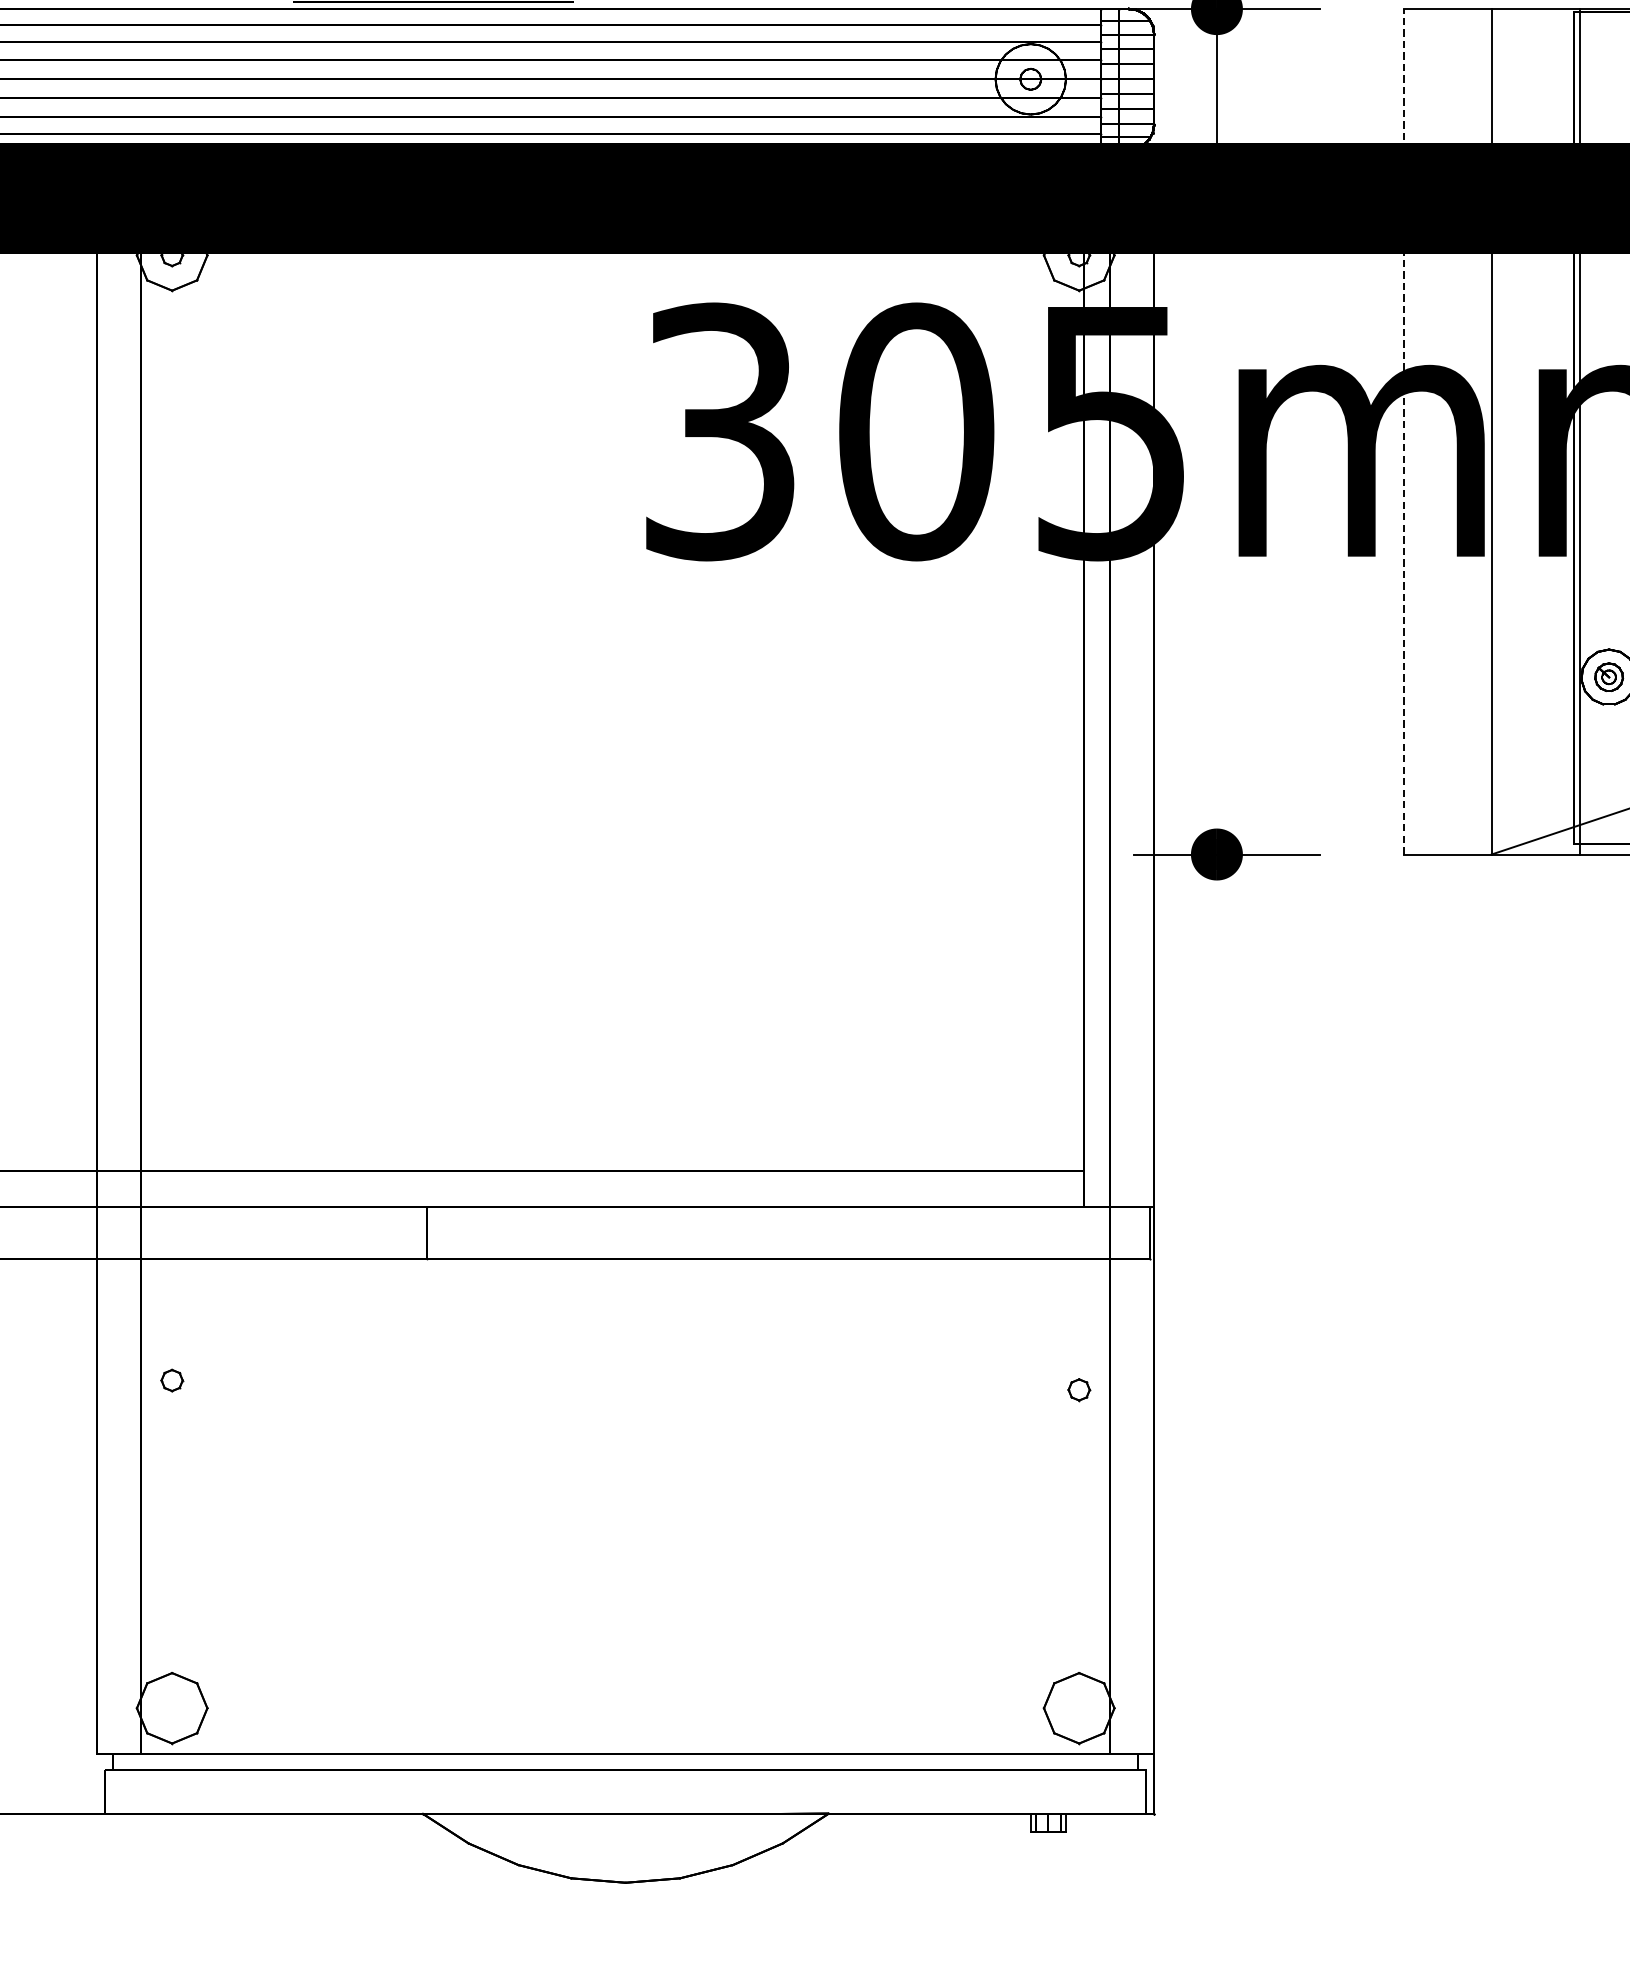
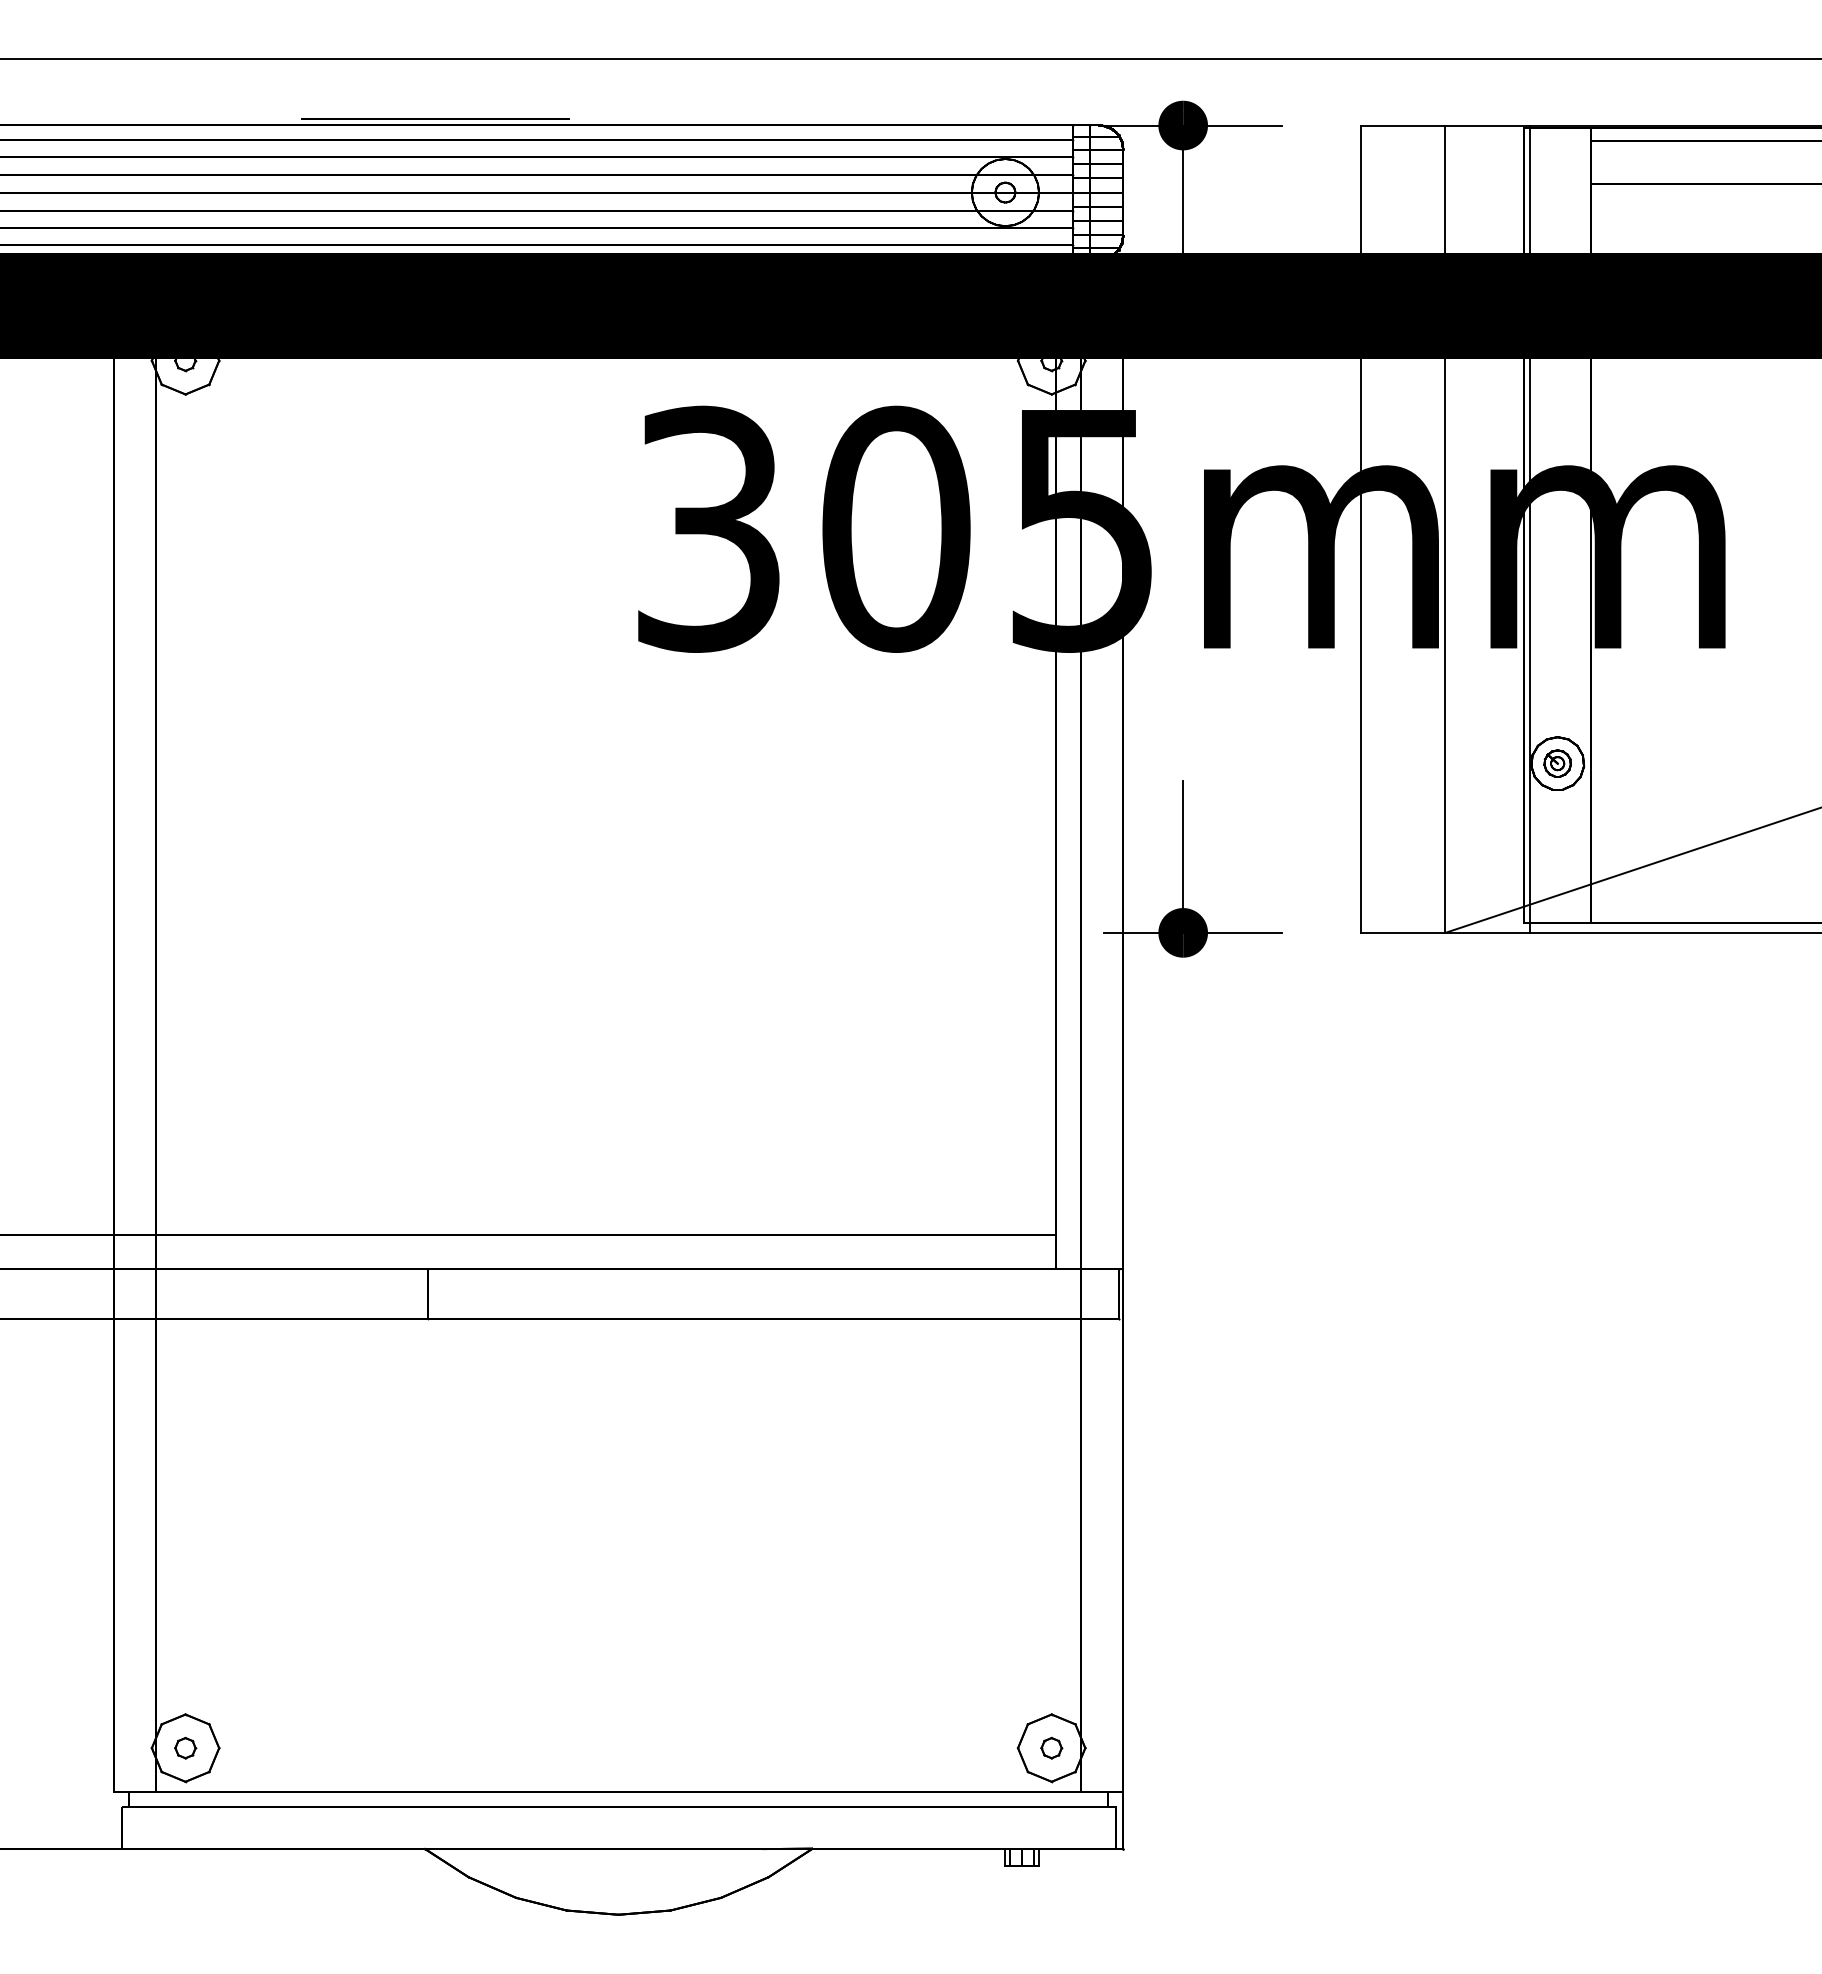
line: (1403, 432) -> (1361, 529), dashed -> solid
line: (1217, 774) -> (1183, 856), added
part: (172, 1379) -> (185, 1747), moved
part: (1079, 1390) -> (1051, 1748), moved

